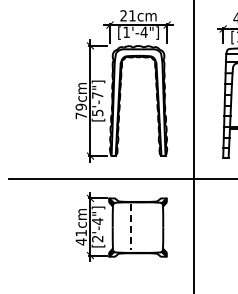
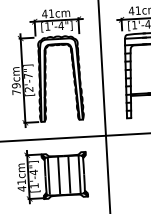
text: (123, 15) -> (44, 13), 21cm -> 41cm
text: (97, 112) -> (28, 89), [5'-7"] -> [2'-7"]
line: (117, 227) -> (49, 176), added
line: (130, 227) -> (59, 175), dashed -> solid
line: (143, 227) -> (69, 175), added
line: (157, 227) -> (79, 174), added
text: (97, 238) -> (34, 185), [2'-4"] -> [1'-4"]

